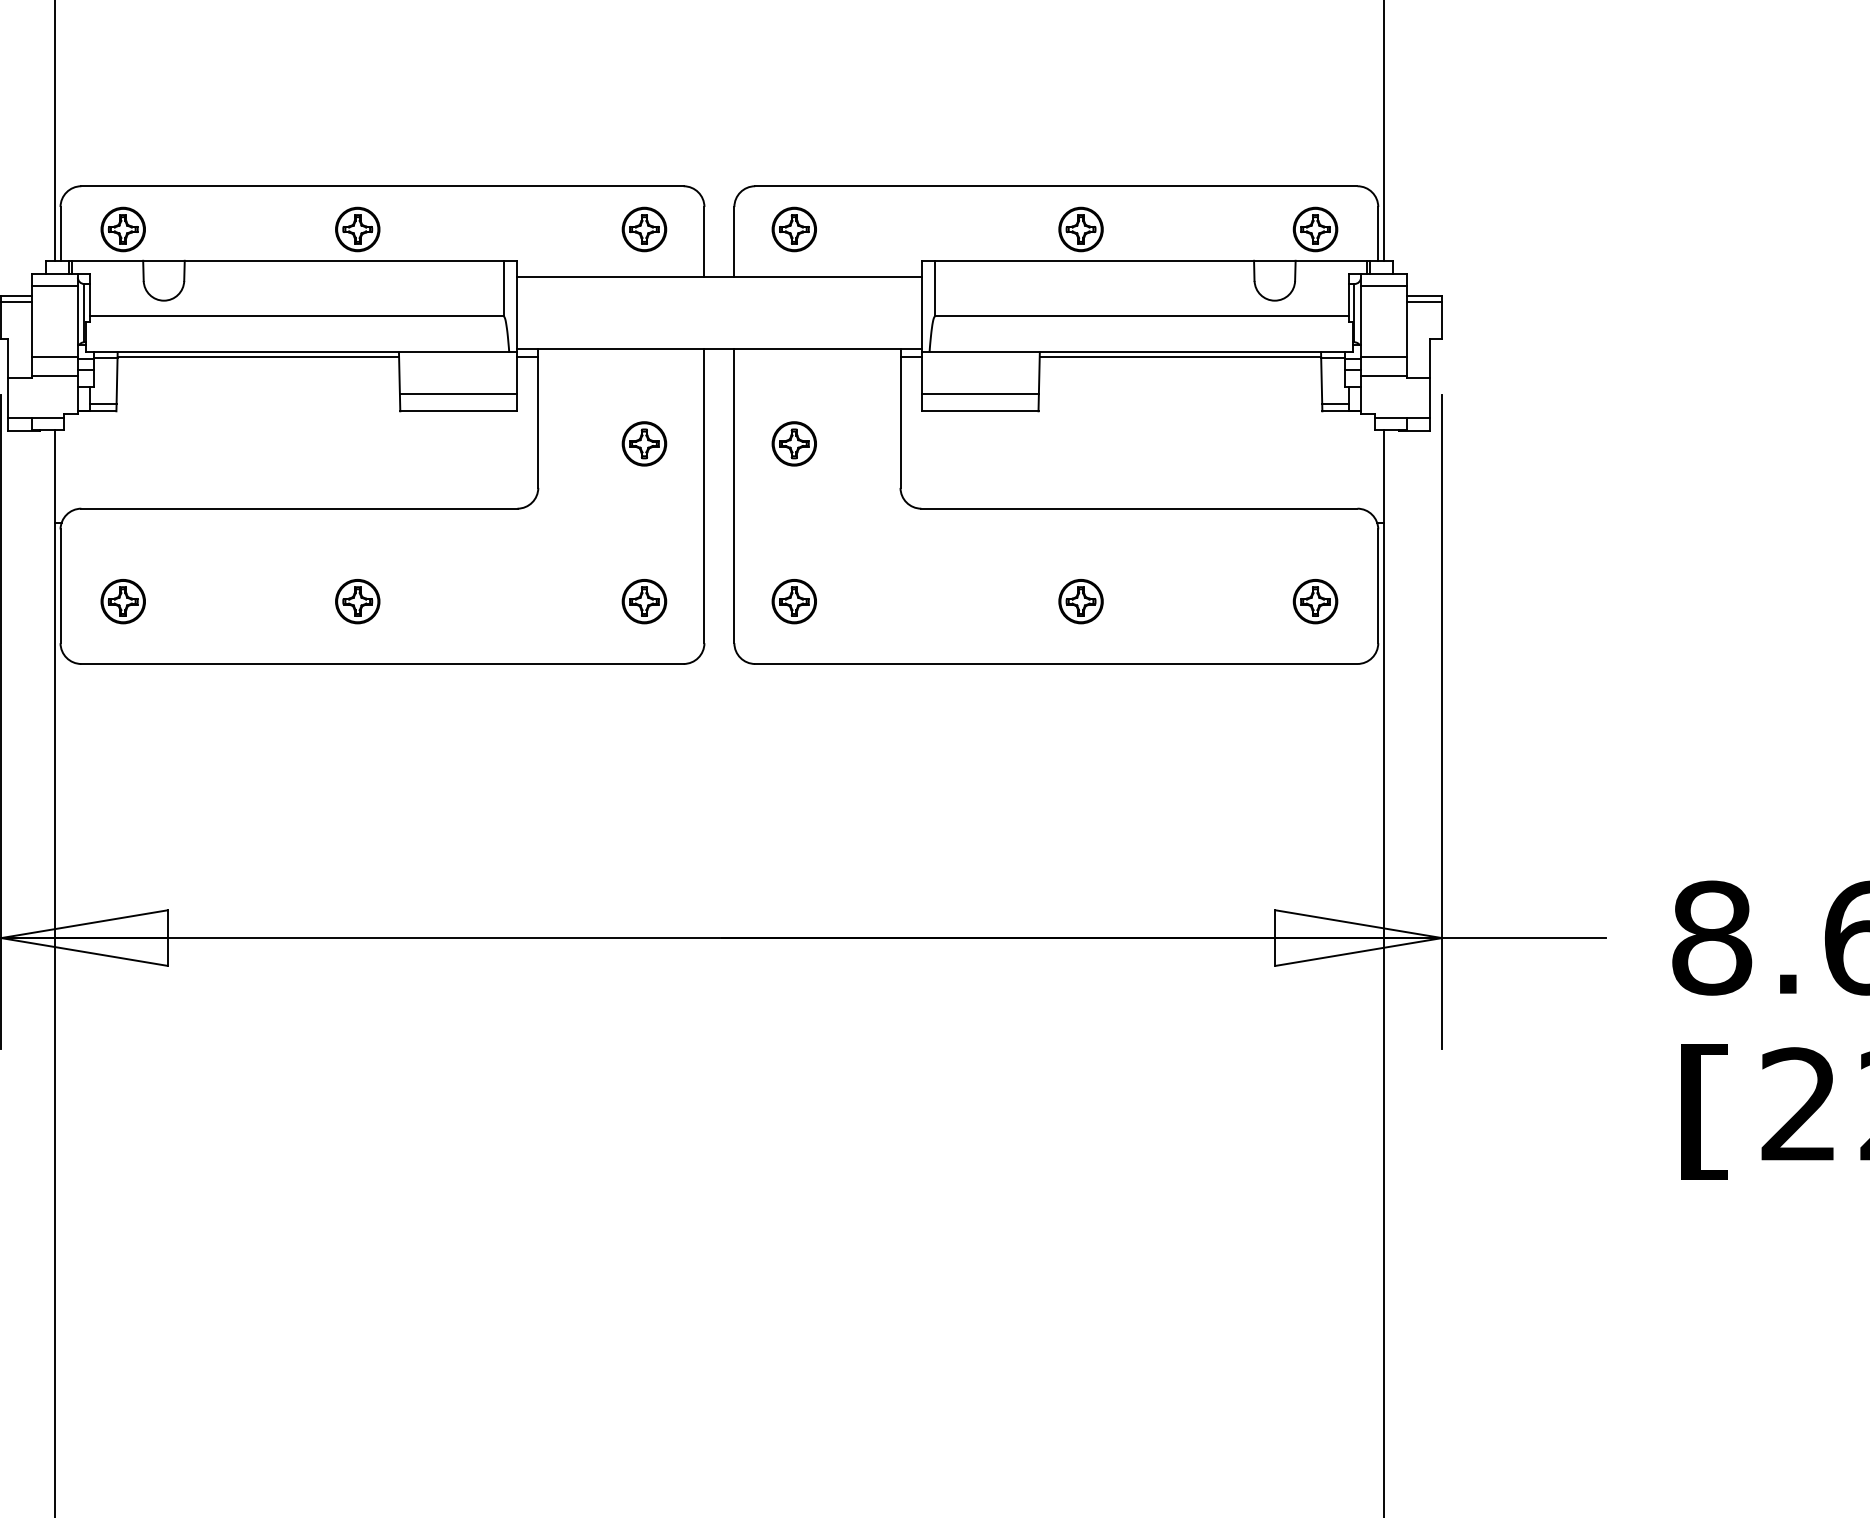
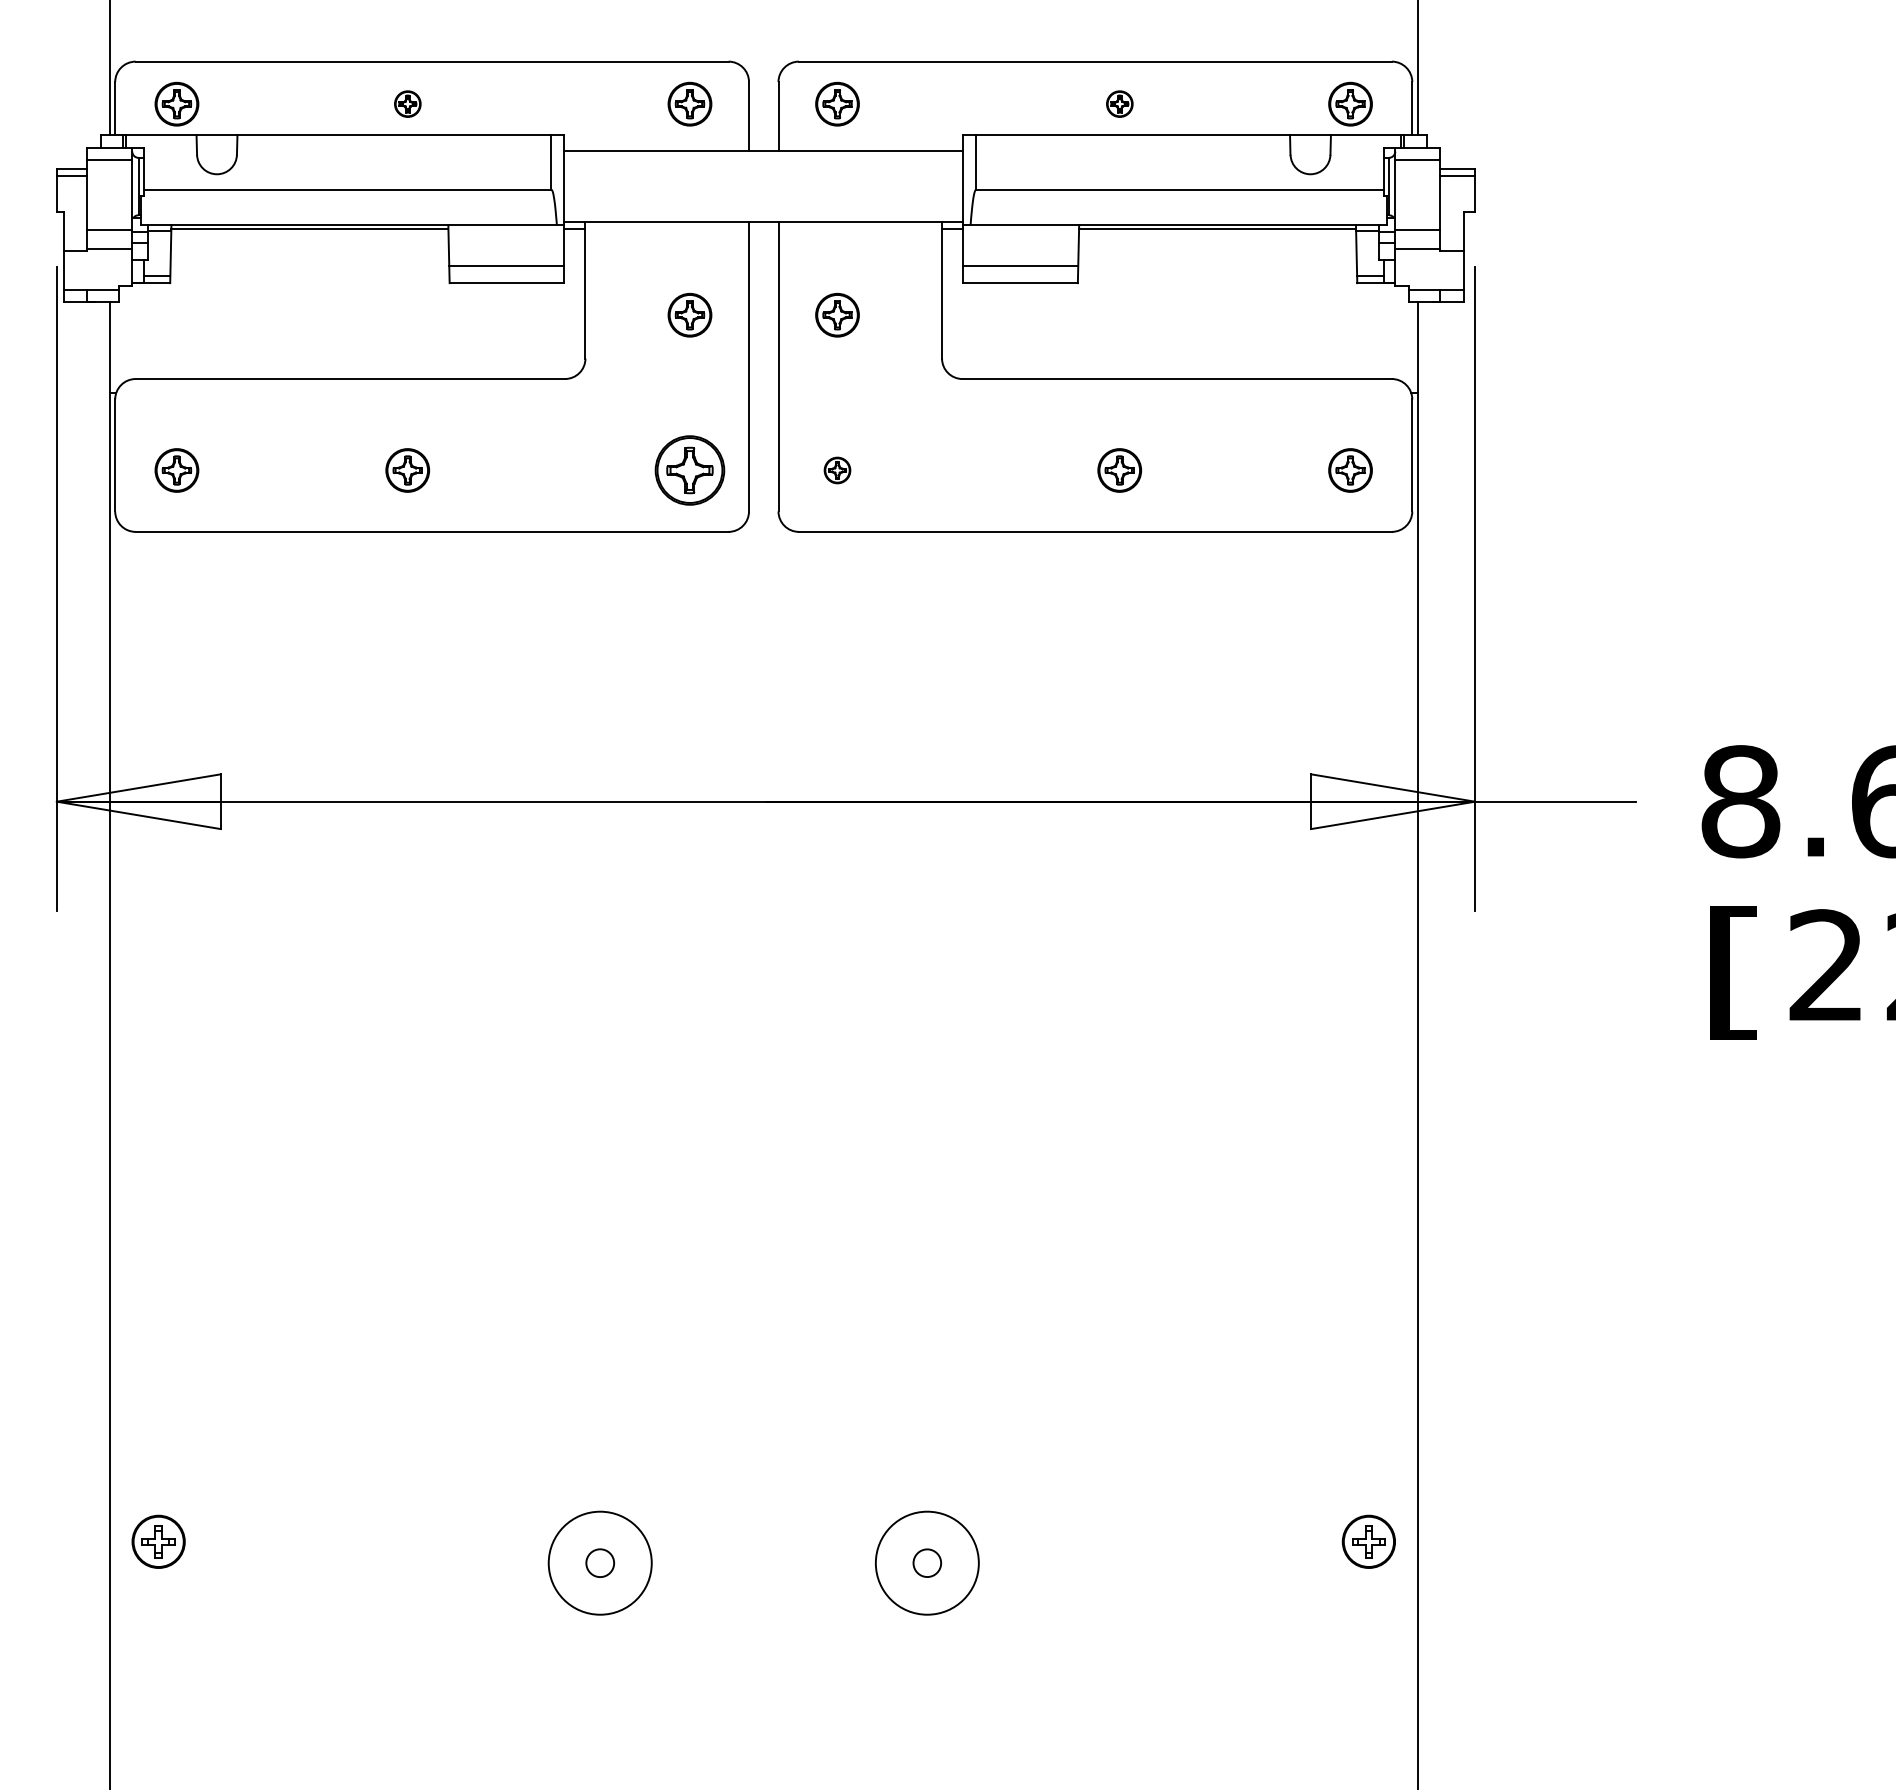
part: (357, 228) -> (407, 103), size x0.6
part: (1080, 228) -> (1119, 103), size x0.6
part: (643, 601) -> (689, 470), size x1.6
part: (794, 601) -> (837, 470), size x0.6

